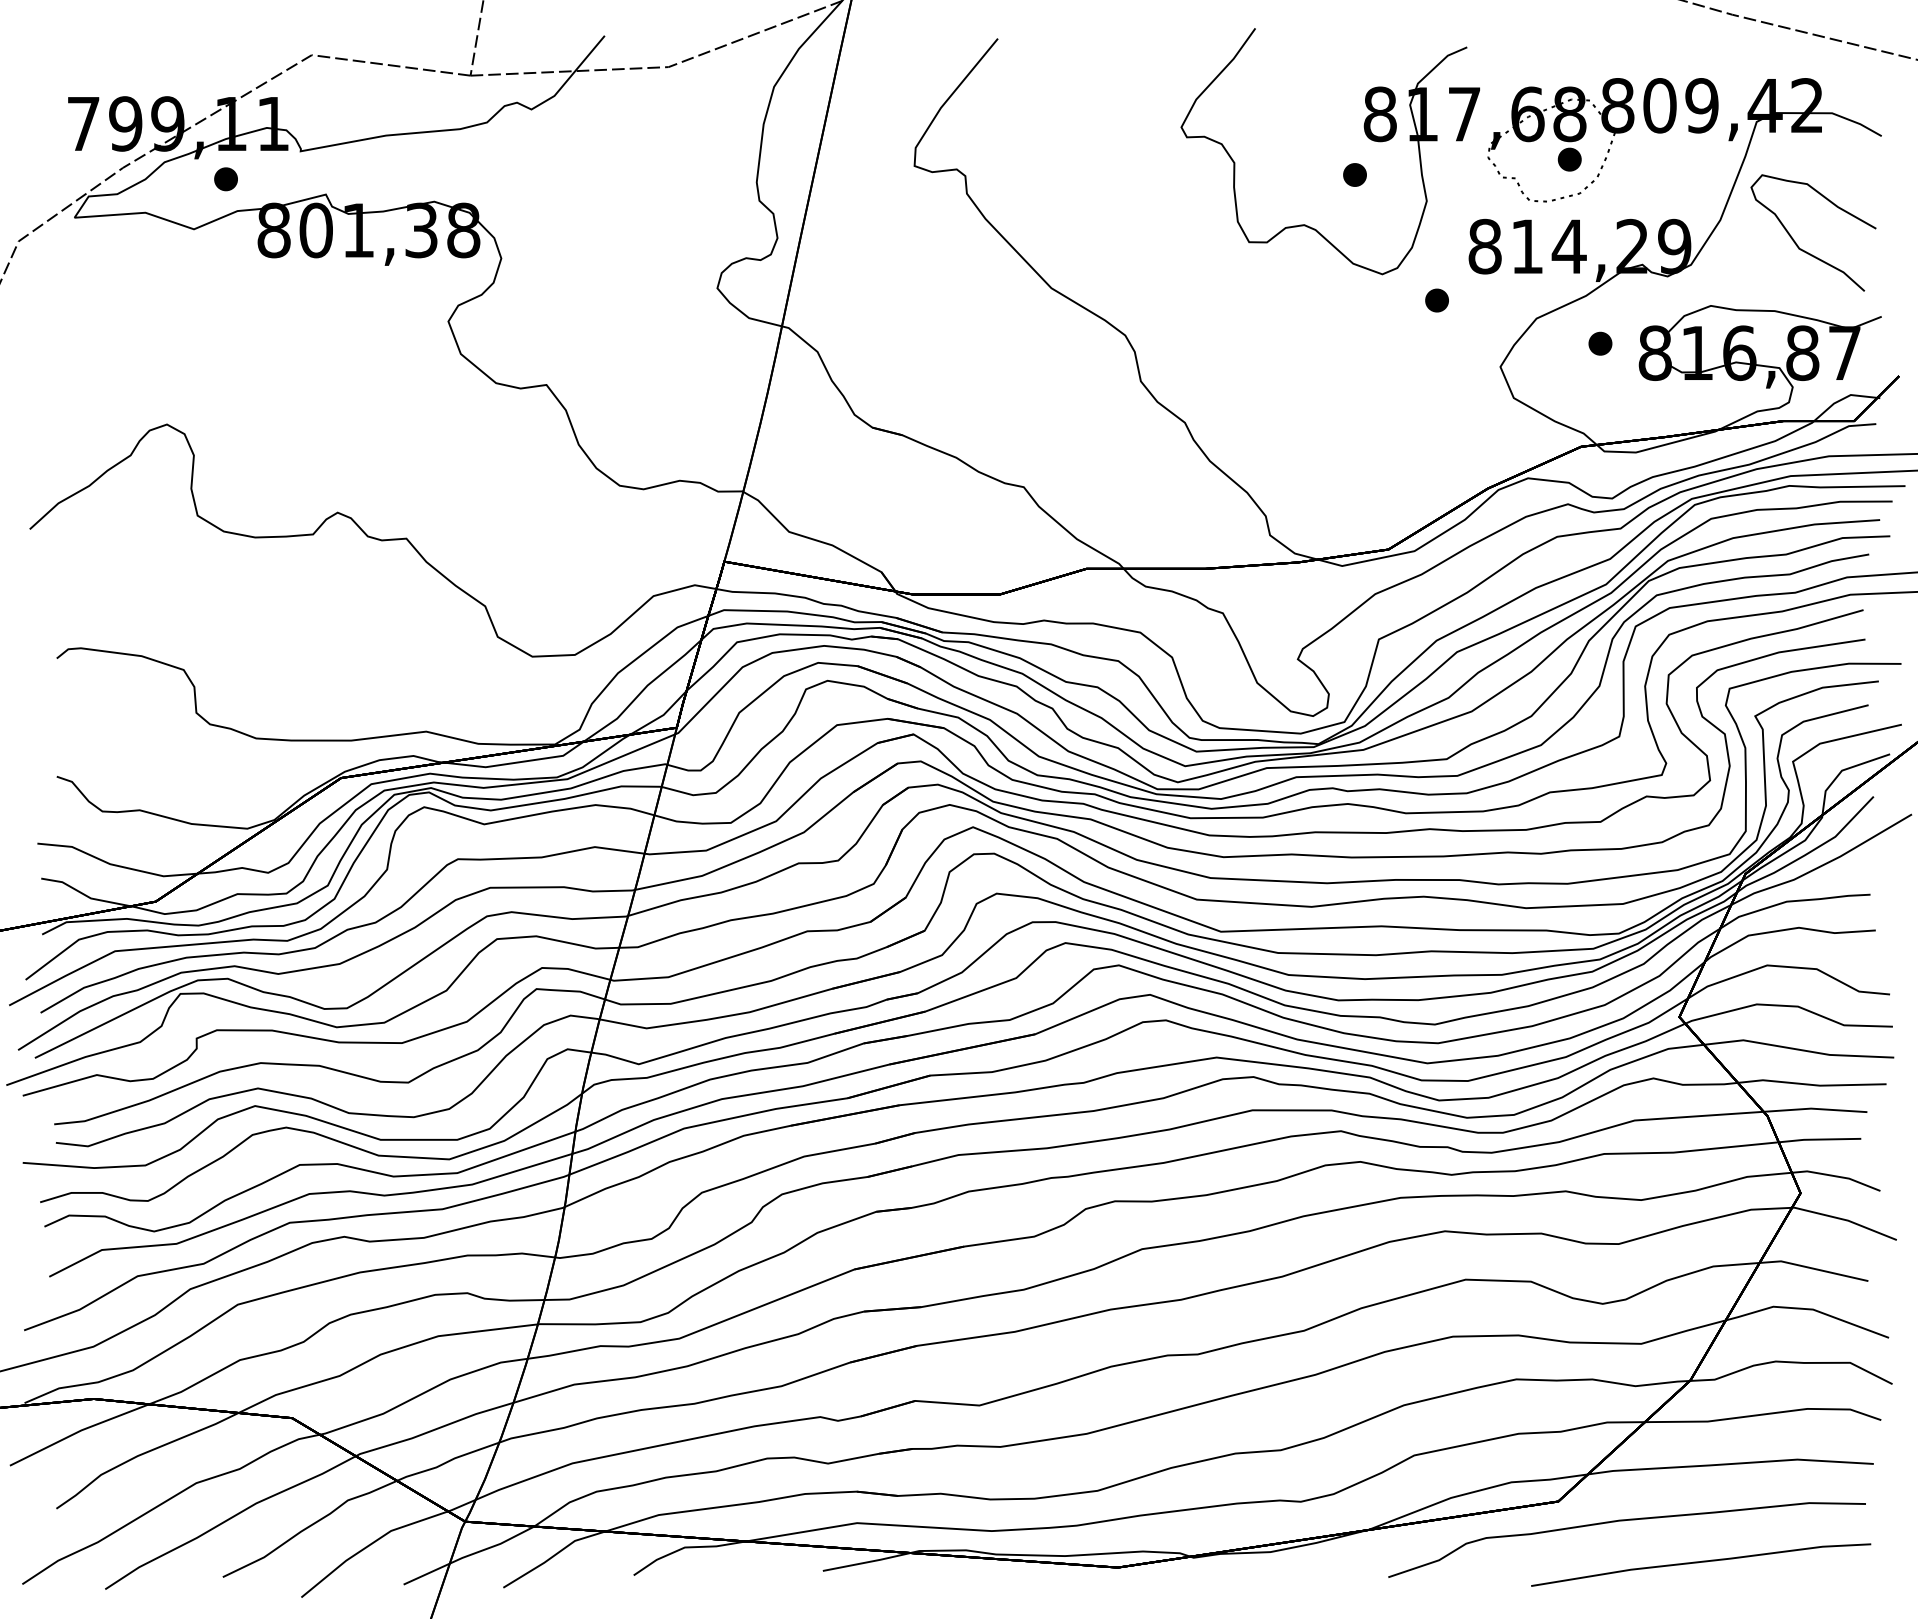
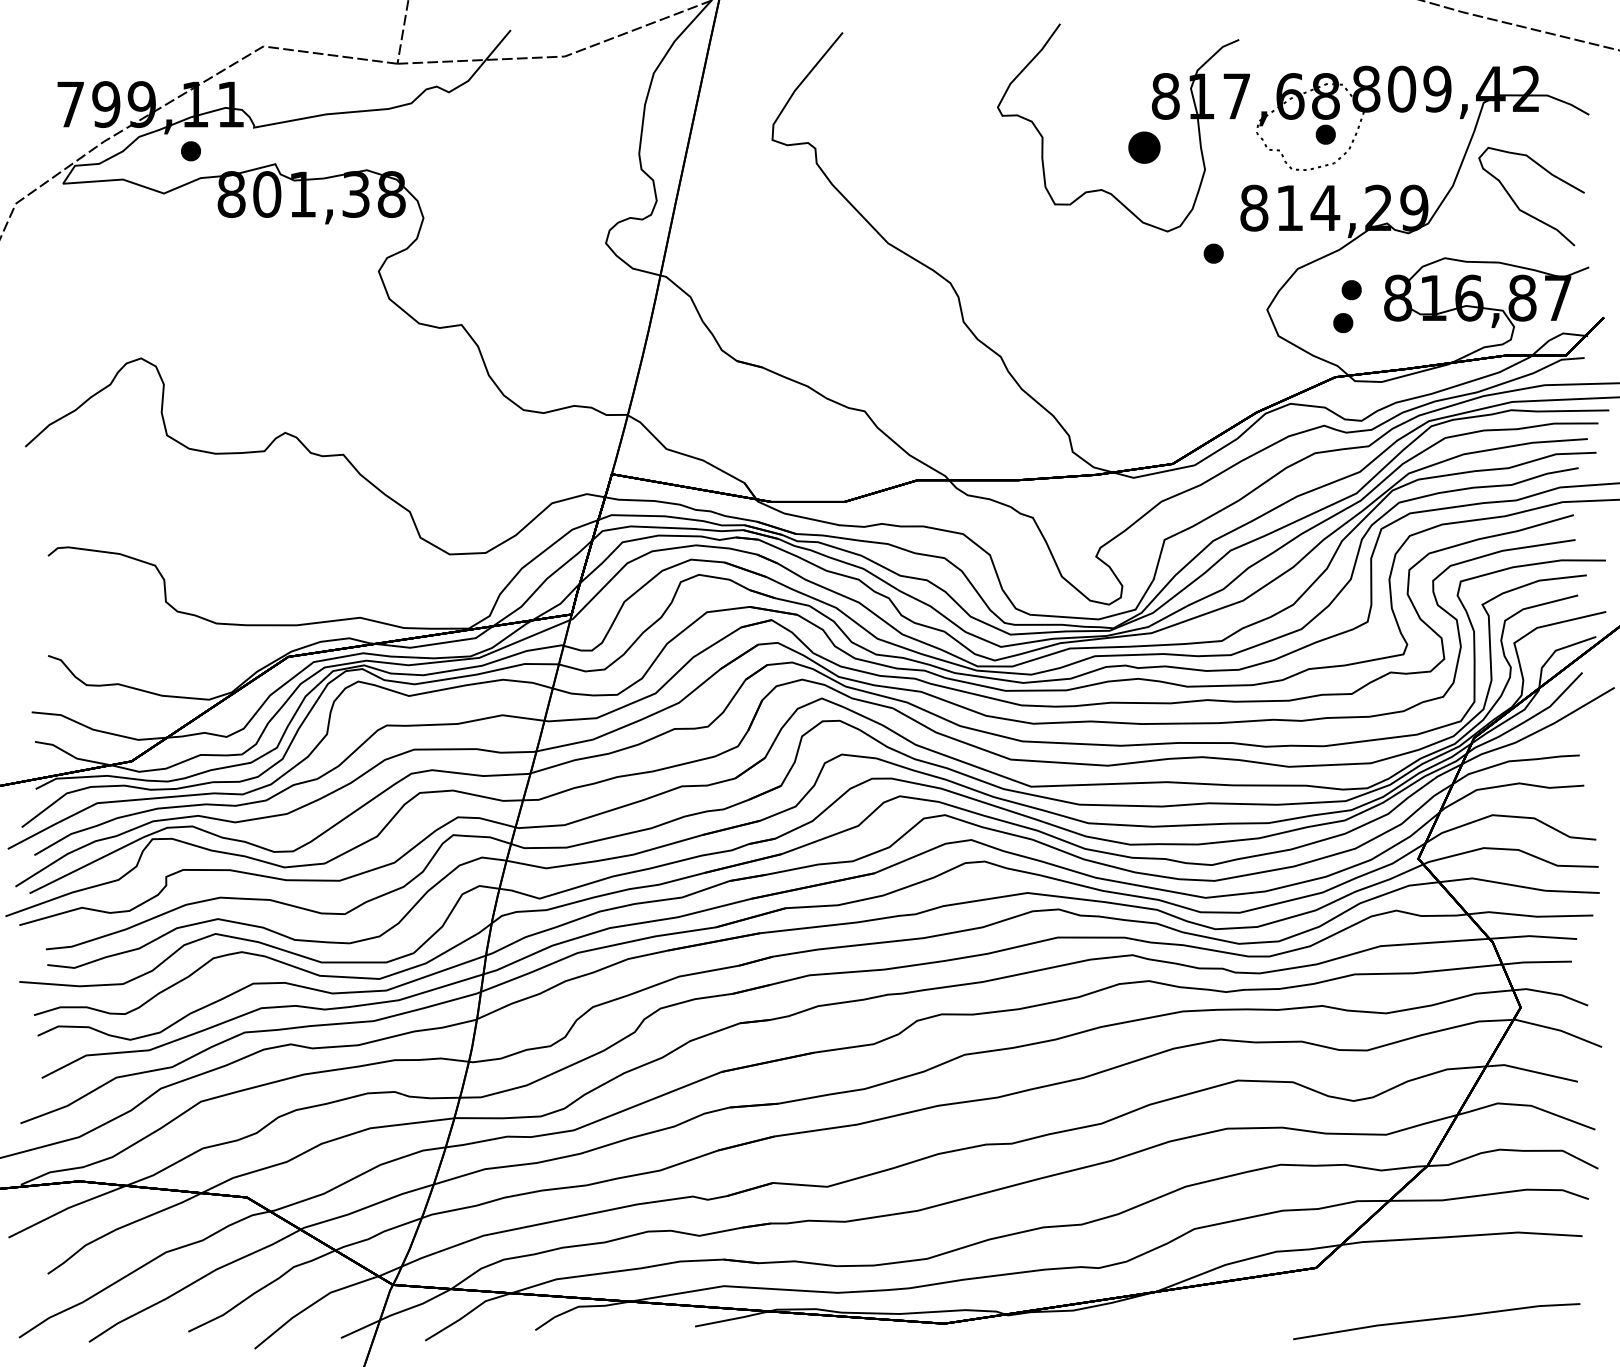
part: (1354, 174) -> (1143, 147), size x1.6
part: (1590, 382) -> (1343, 322), added
curve: (1624, 1521) -> (1372, 1284), removed

